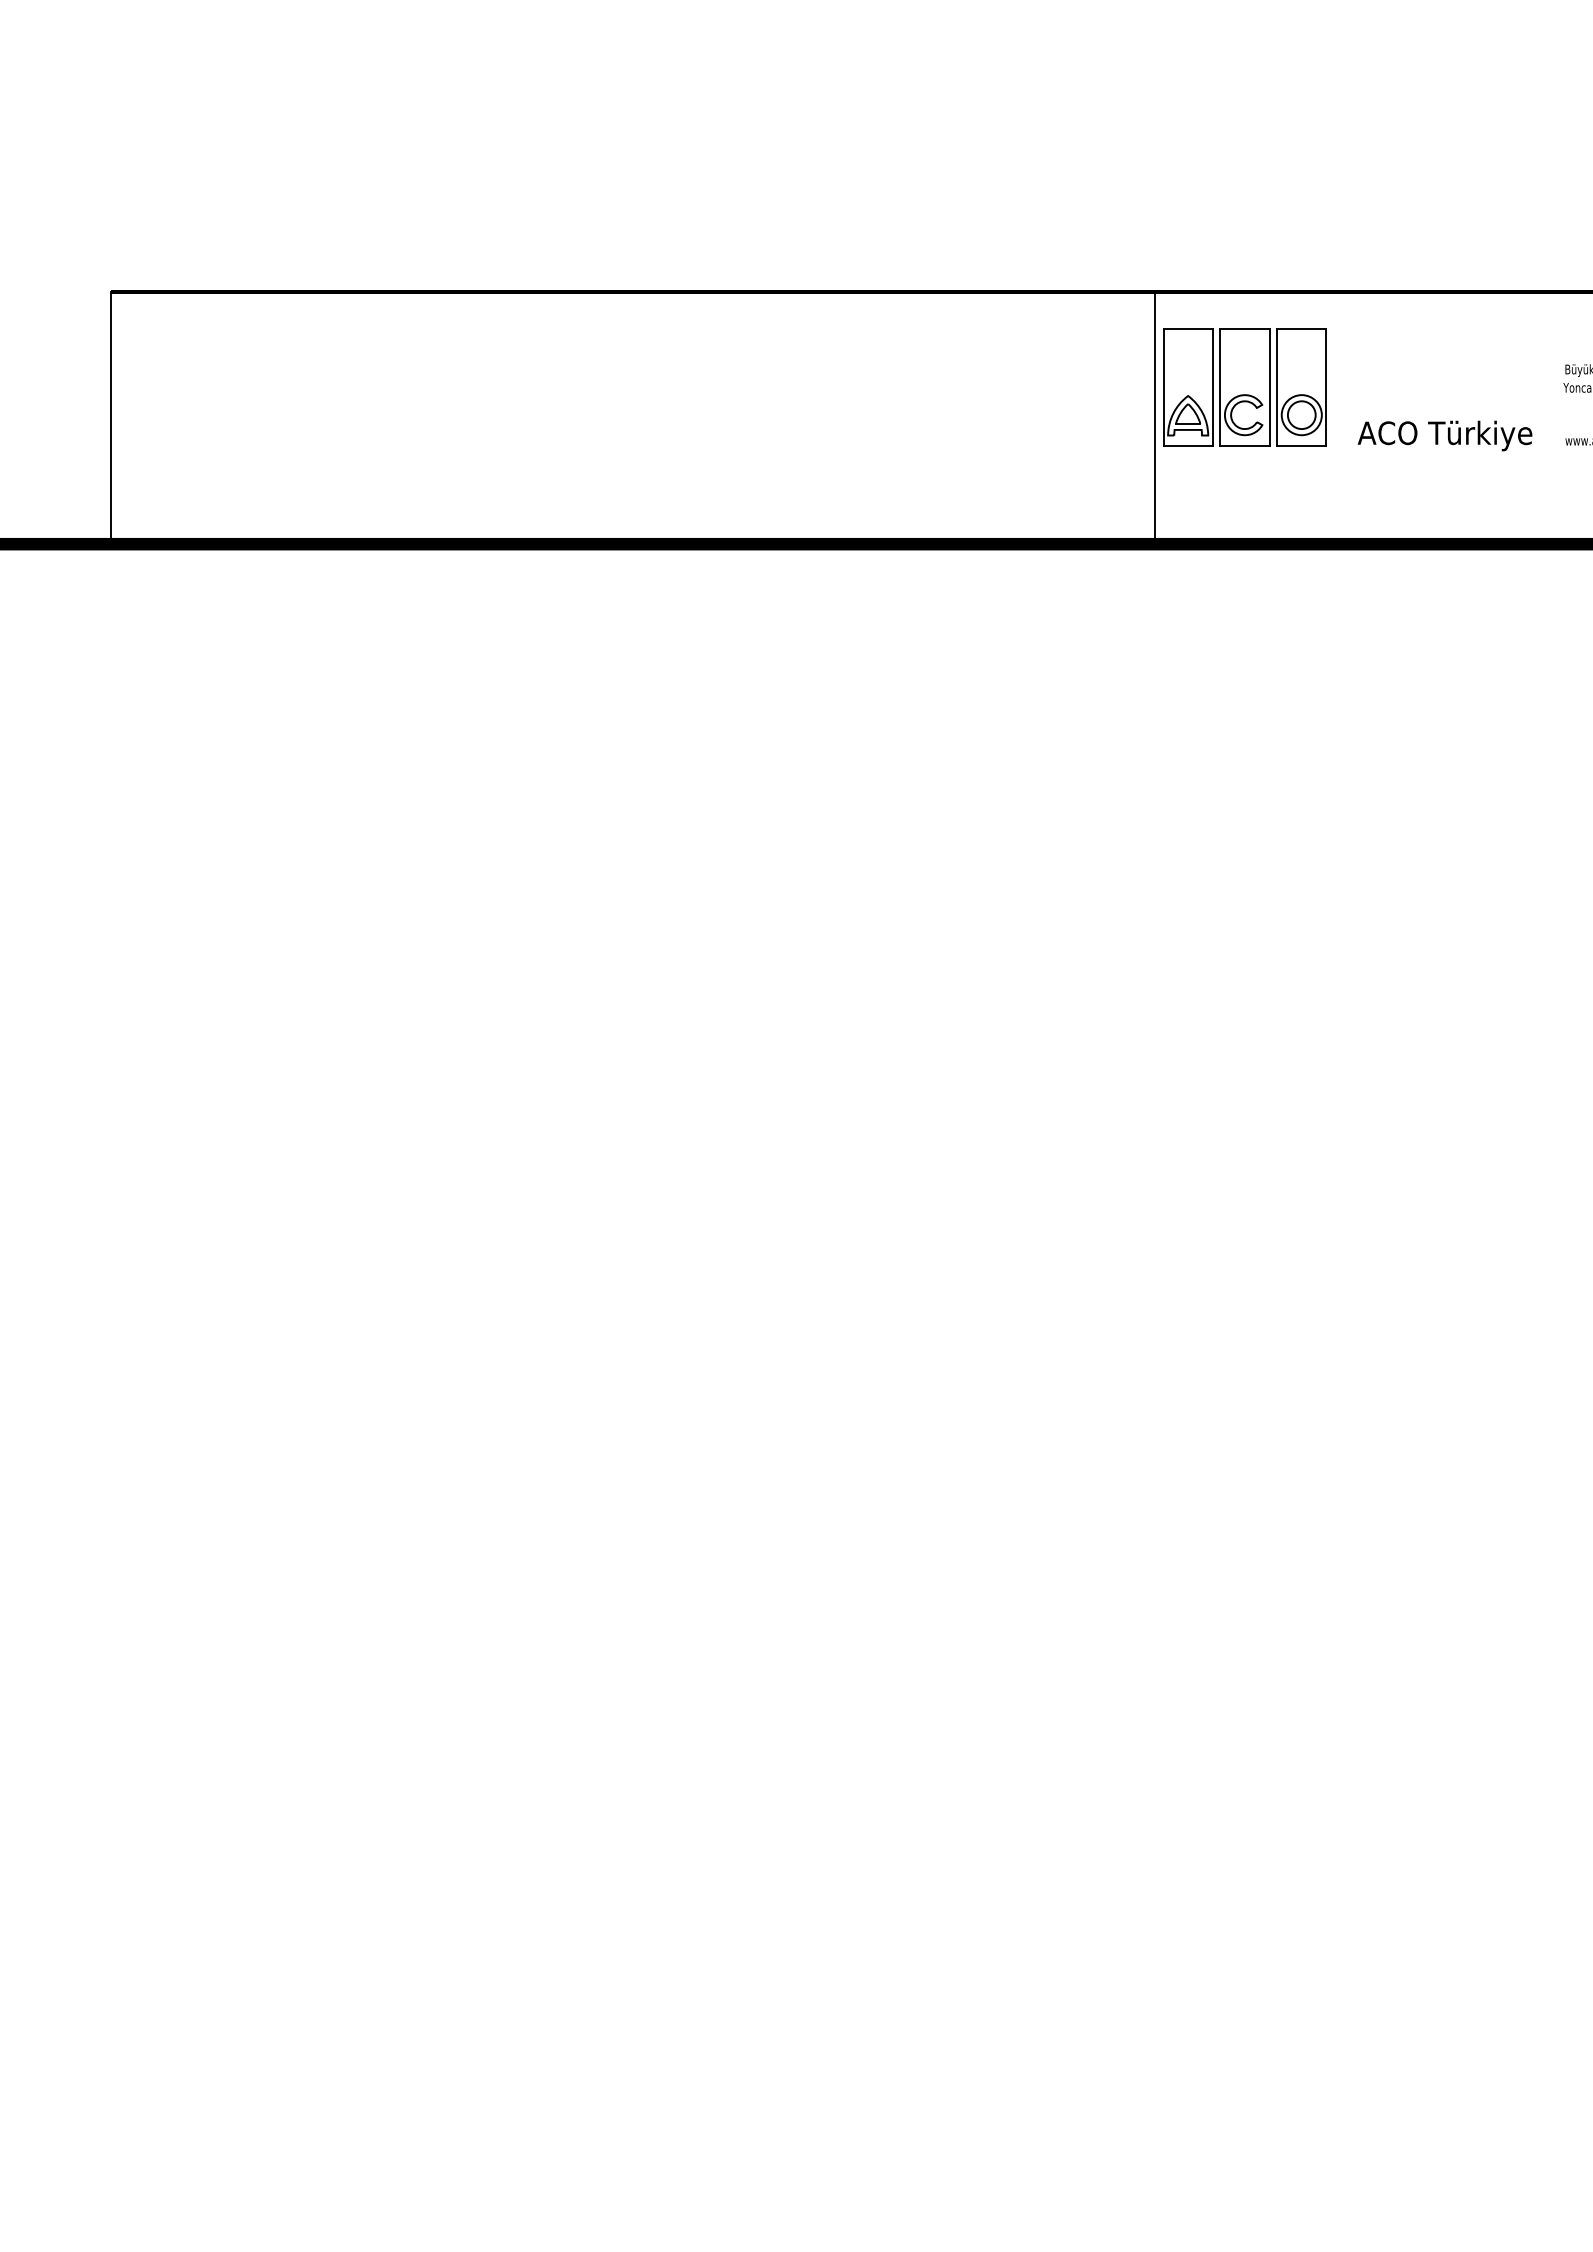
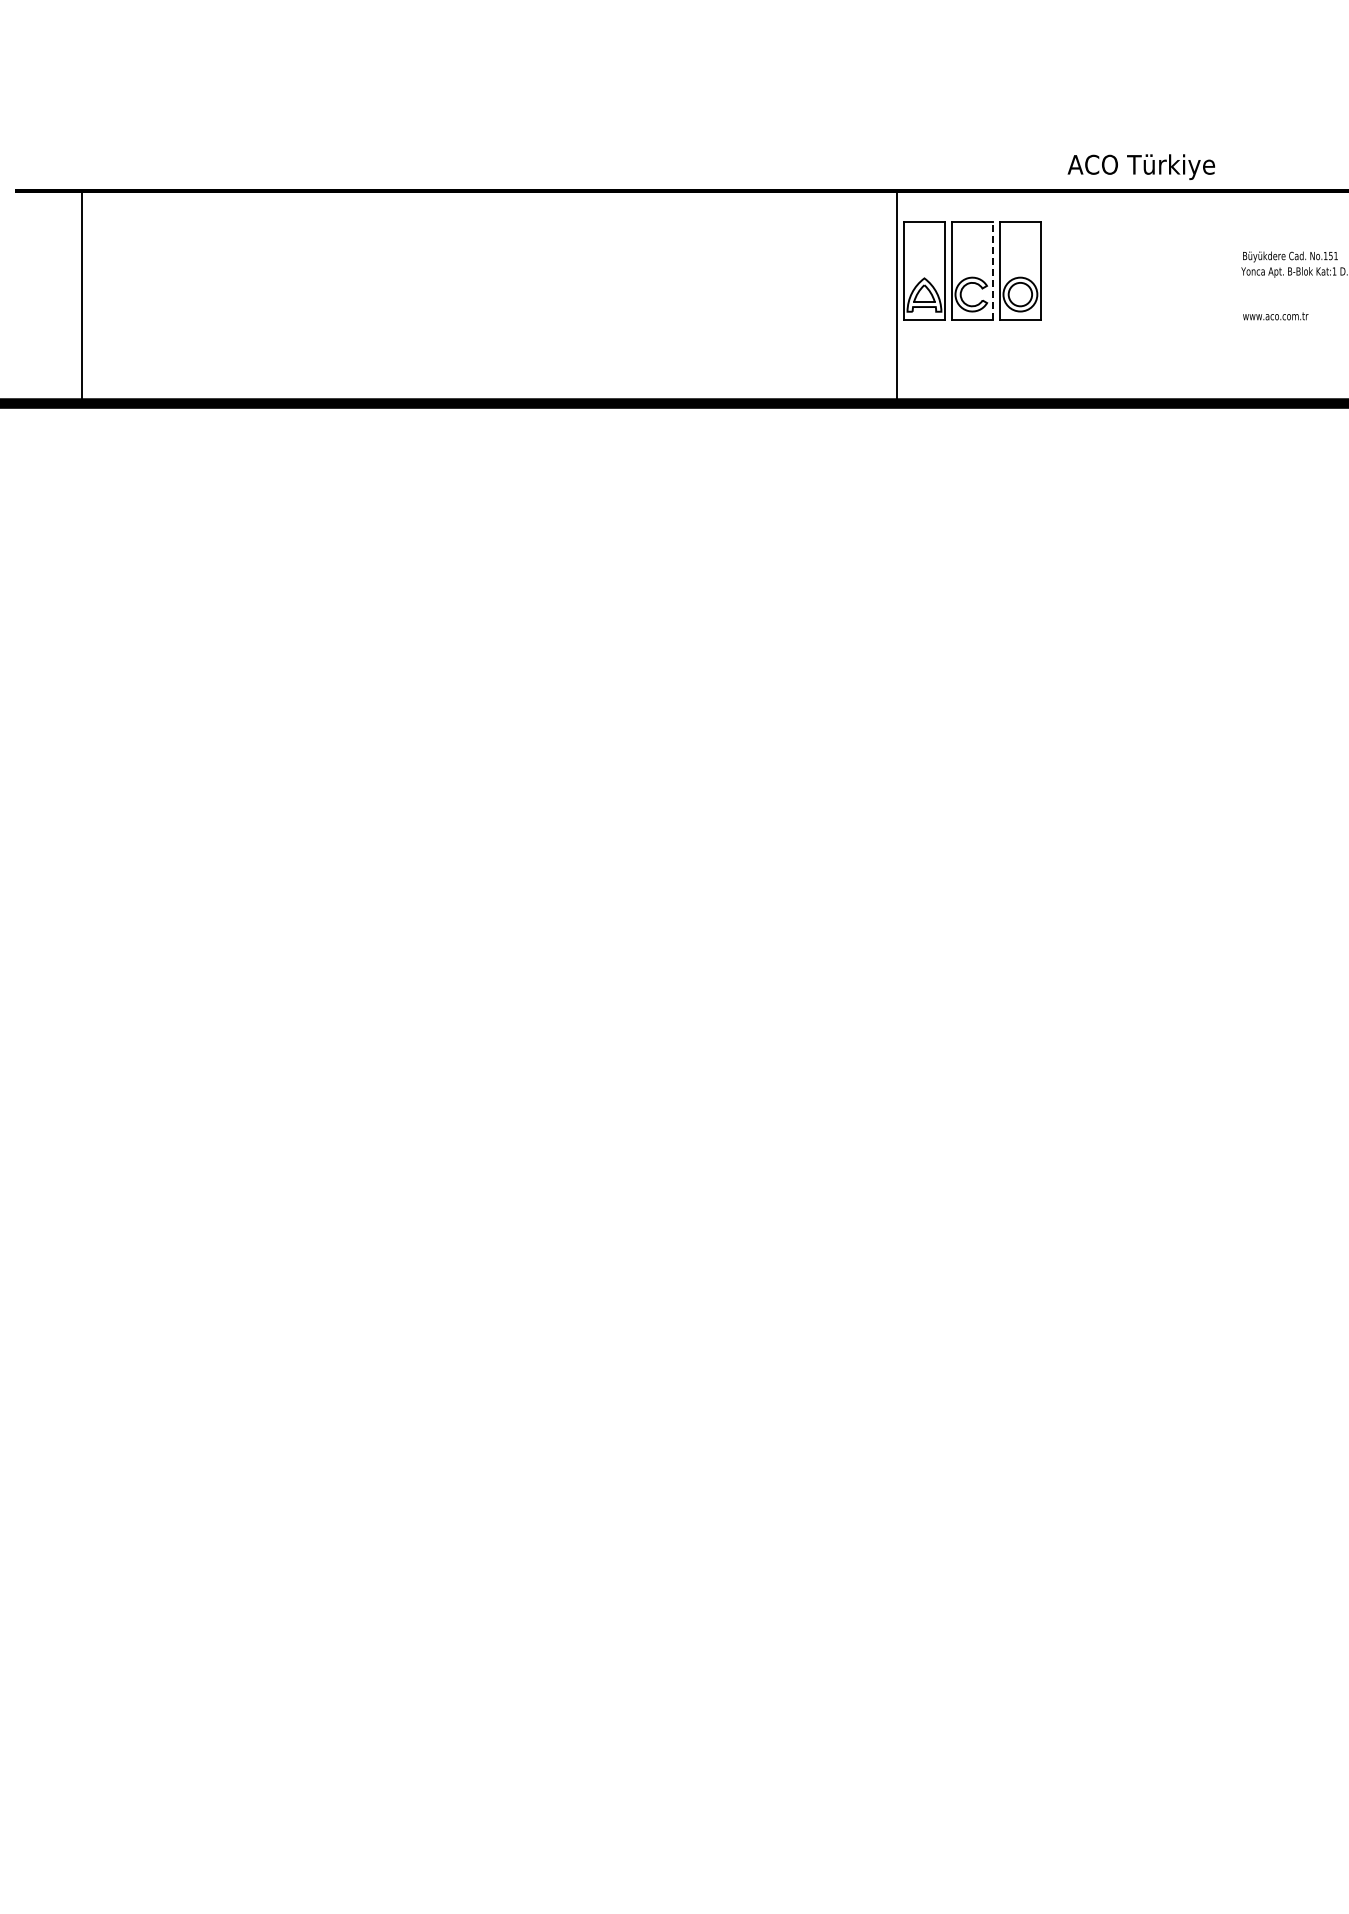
line: (1269, 386) -> (993, 270), solid -> dashed
line: (110, 417) -> (81, 296), moved
text: (1444, 435) -> (1140, 166), moved

